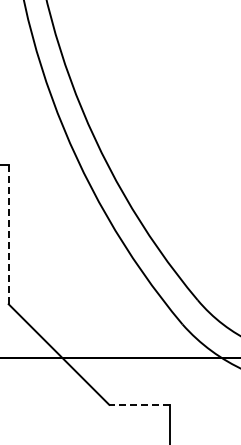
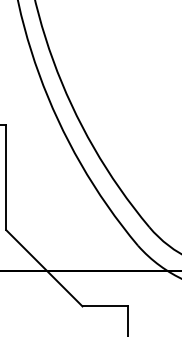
line: (8, 234) -> (6, 177), dashed -> solid
line: (139, 404) -> (105, 306), dashed -> solid

